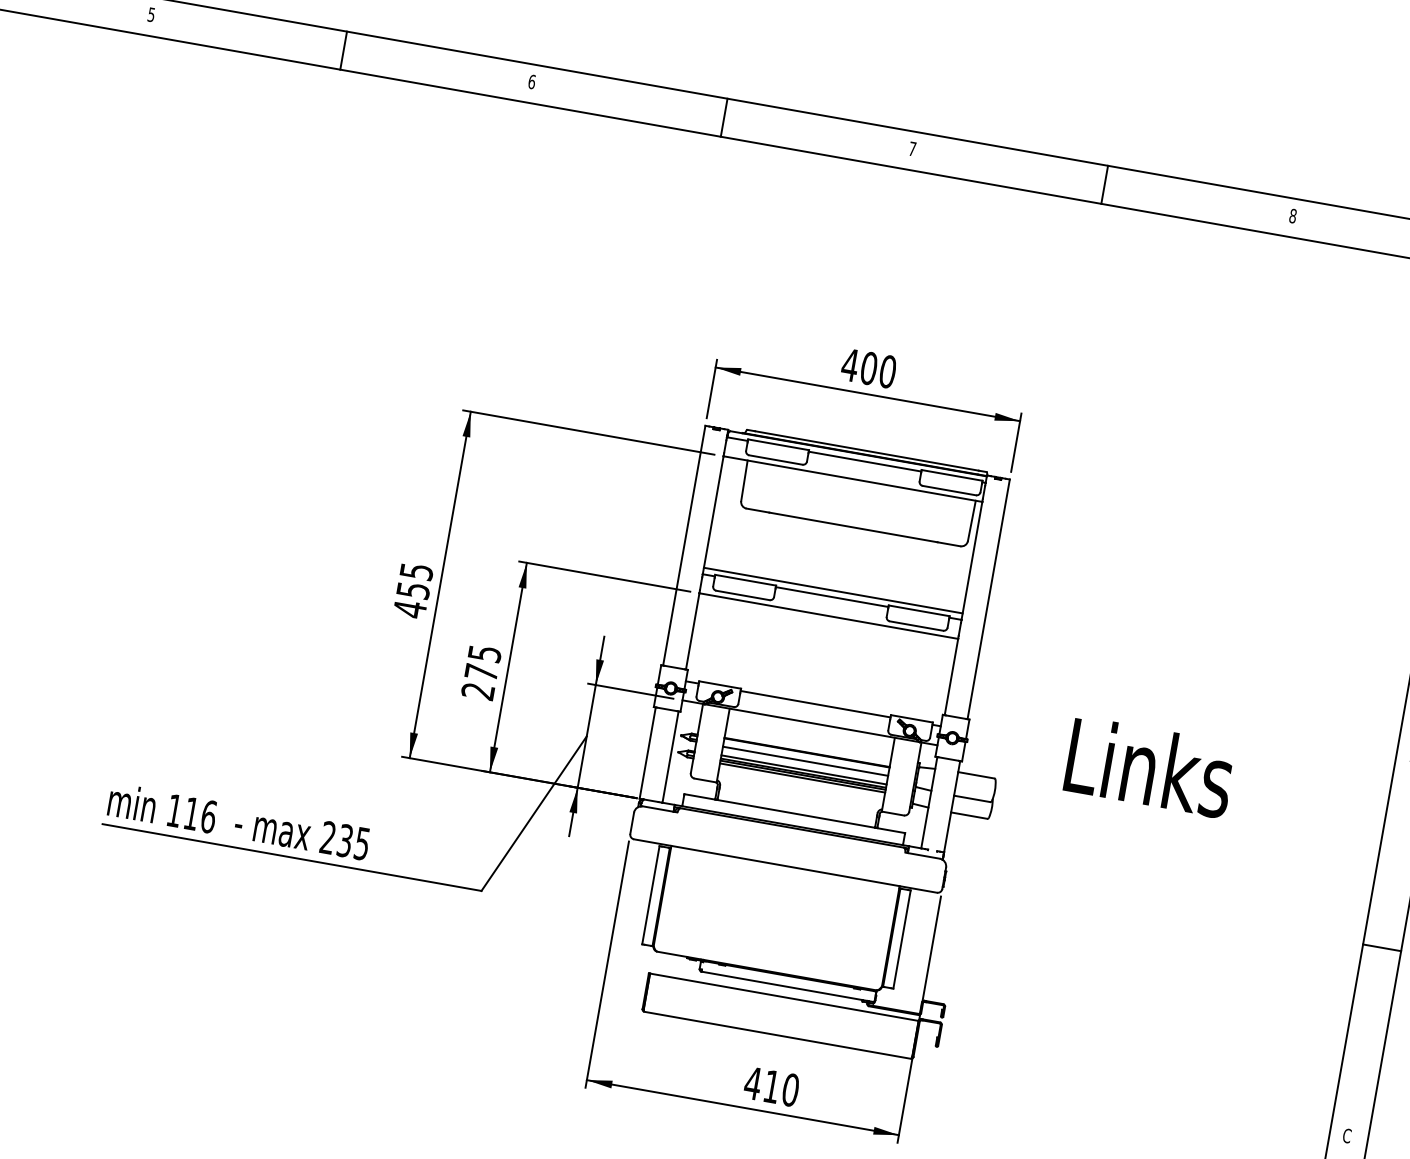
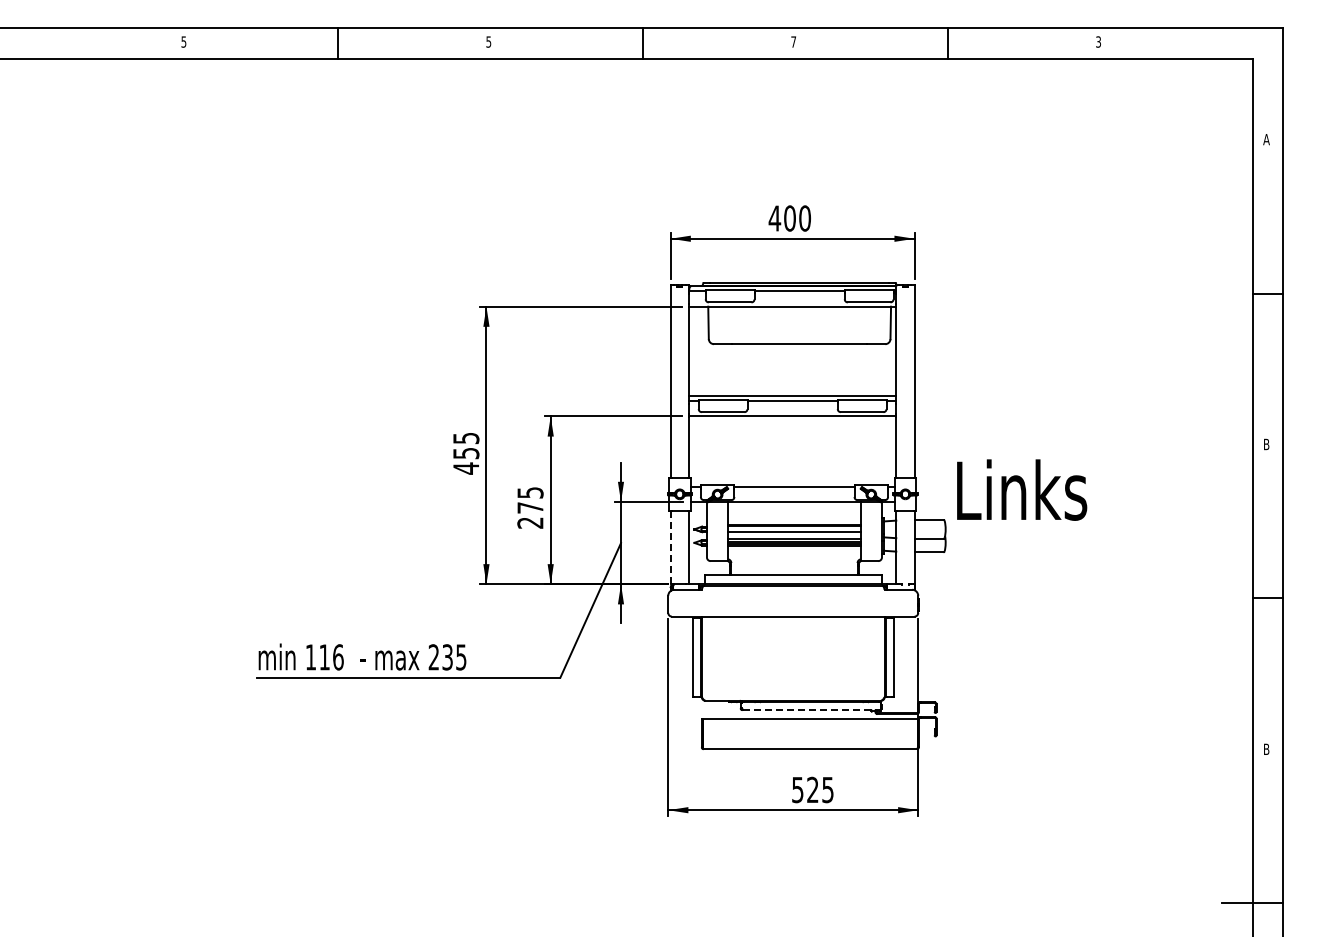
text: (531, 81) -> (488, 41), 6 -> 5
text: (1293, 215) -> (1098, 41), 8 -> 3
line: (647, 752) -> (670, 547), solid -> dashed
text: (1150, 766) -> (1022, 489), moved
line: (788, 987) -> (812, 710), solid -> dashed
text: (771, 1086) -> (812, 789), 410 -> 525
text: (1346, 1136) -> (1266, 749), C -> B

